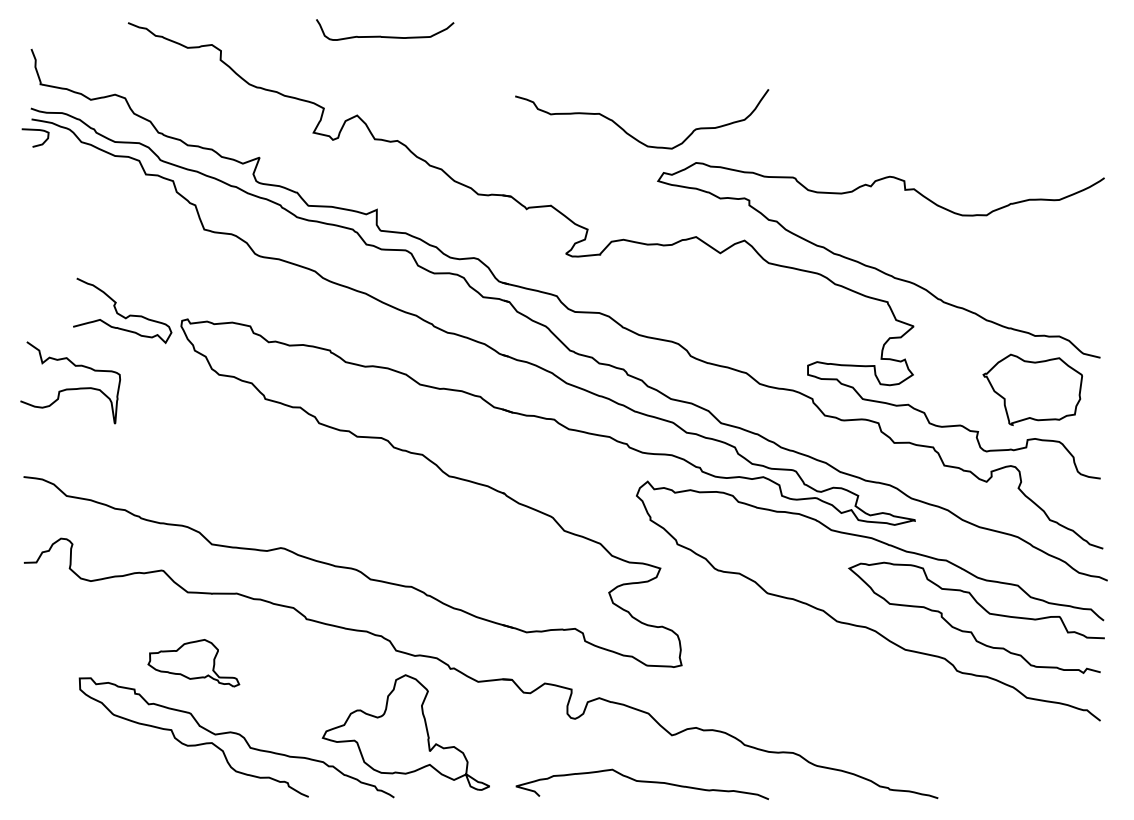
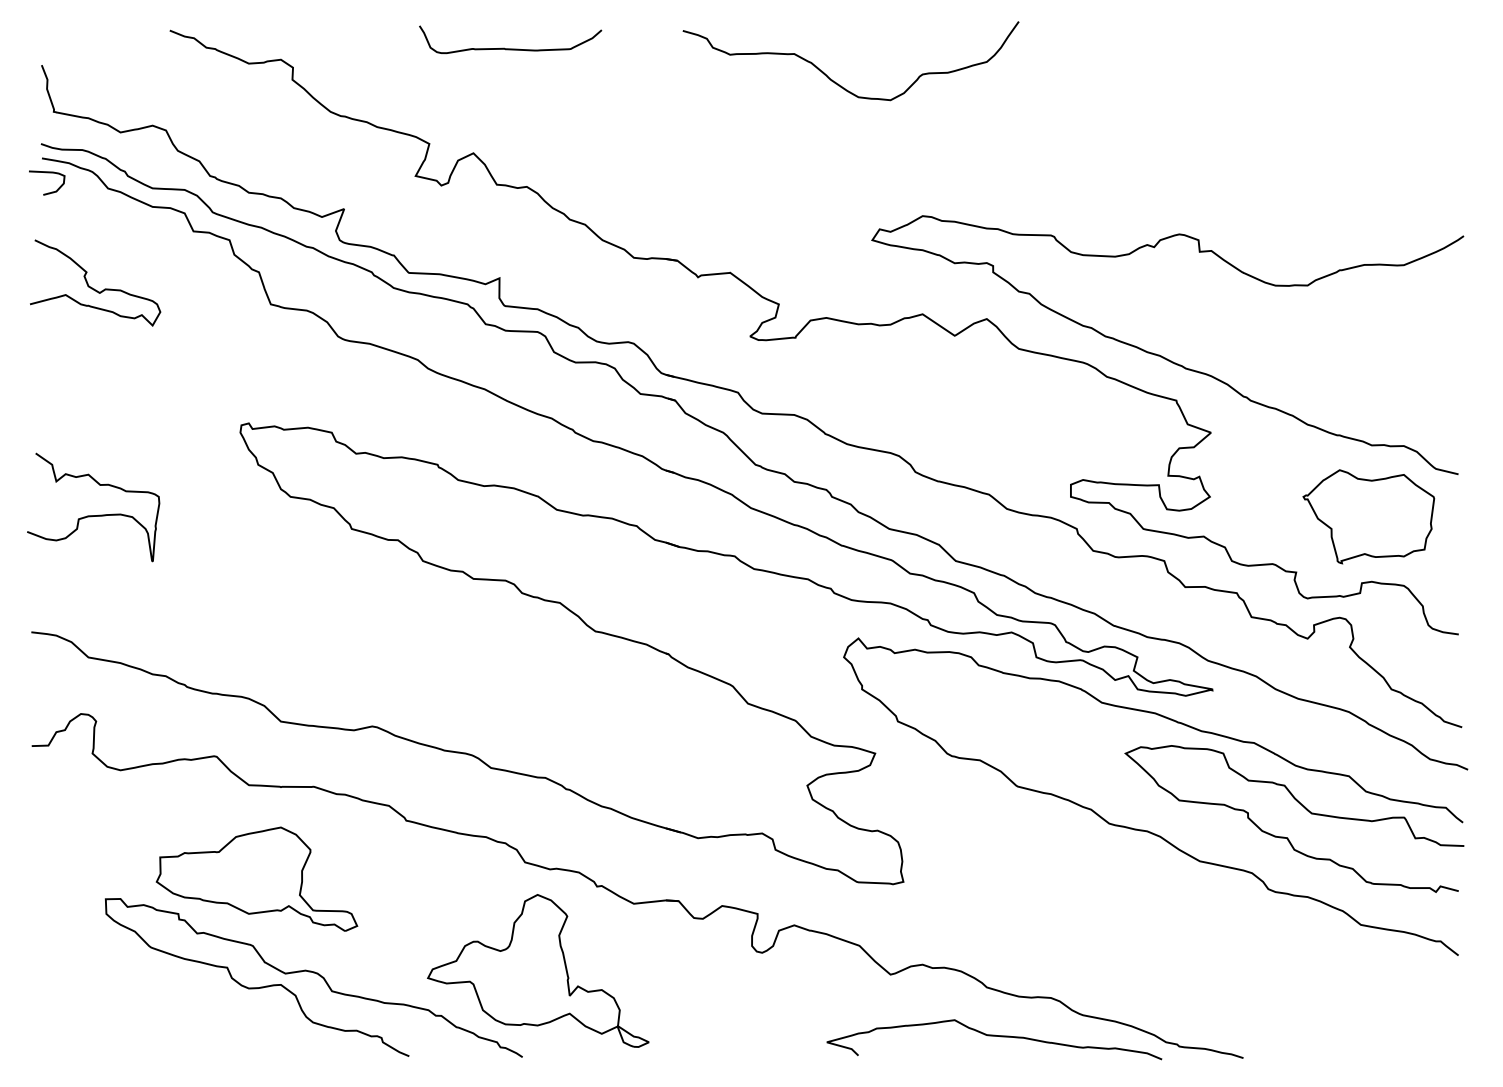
curve: (630, 134) -> (835, 81), moved
curve: (120, 314) -> (92, 287), moved
part: (193, 662) -> (256, 878), size x1.67
curve: (642, 782) -> (994, 1036), moved

